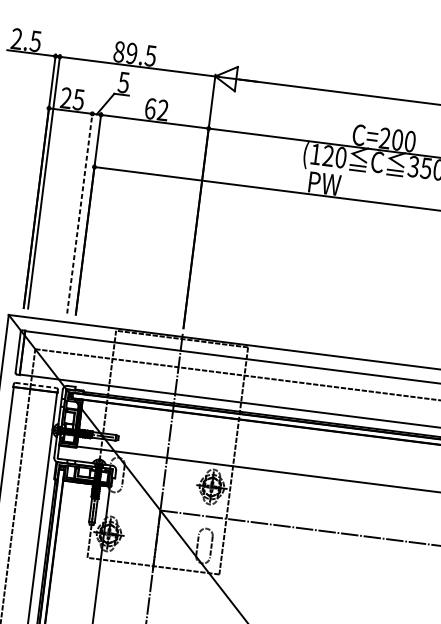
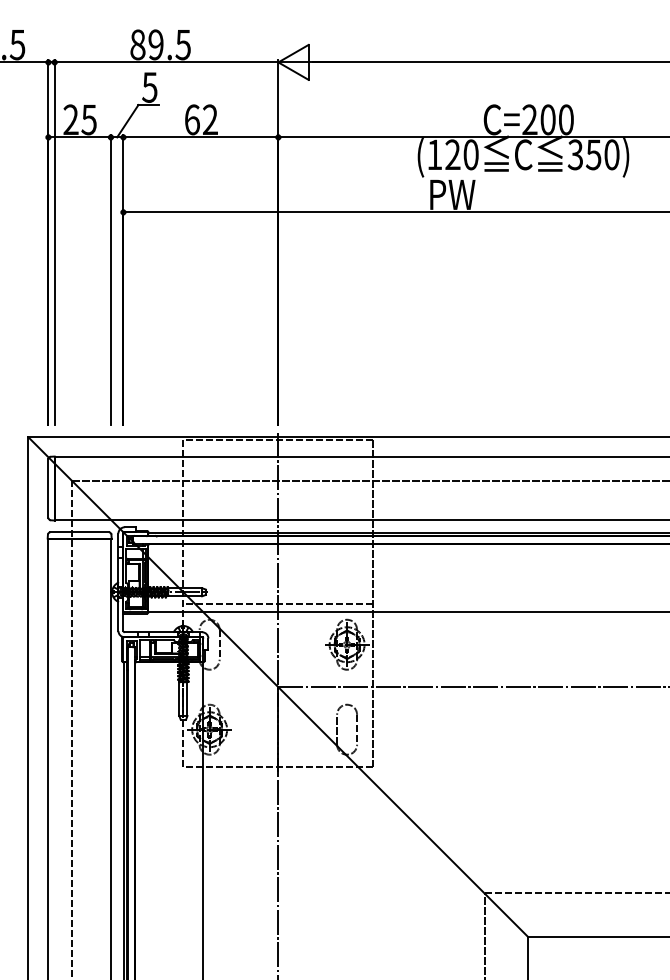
line: (79, 212) -> (110, 279), dashed -> solid
line: (36, 385) -> (80, 532), dashed -> solid
line: (167, 452) -> (278, 603), added

